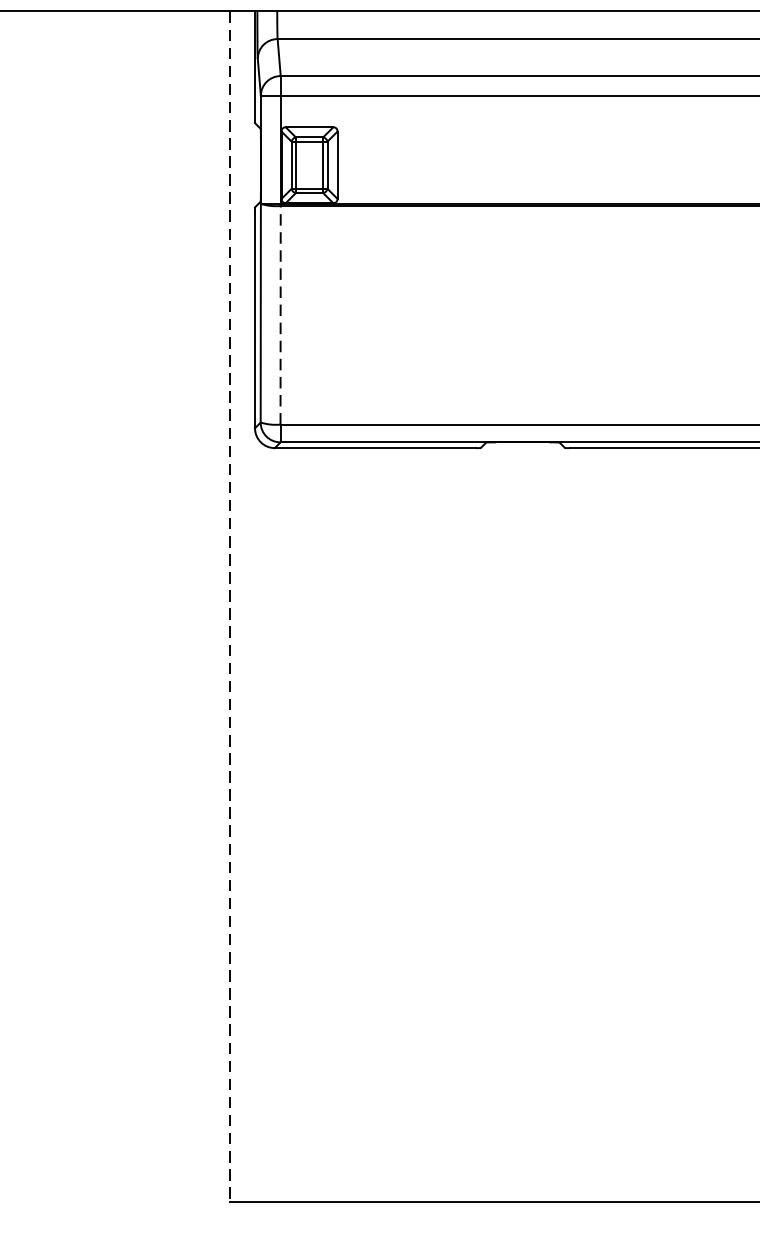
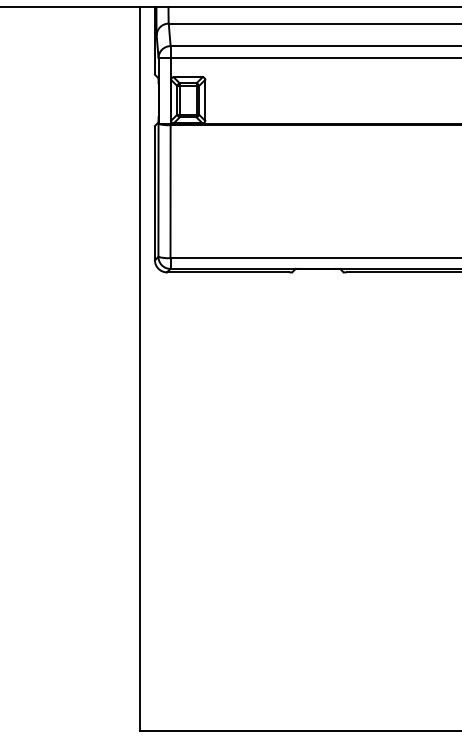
line: (280, 315) -> (170, 191), dashed -> solid
line: (229, 607) -> (139, 369), dashed -> solid

